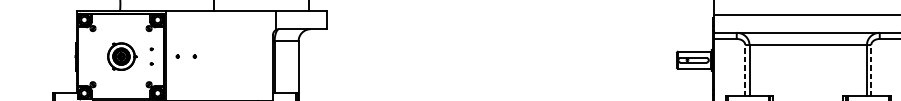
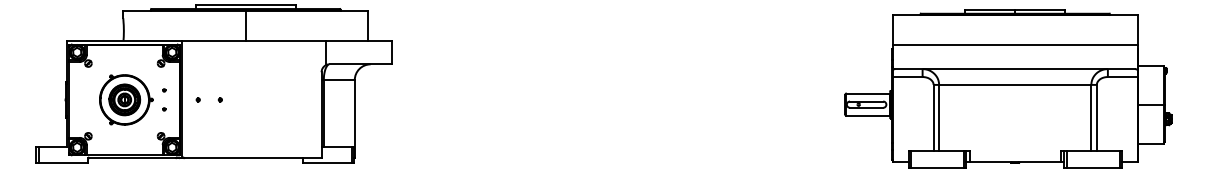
part: (122, 56) -> (126, 99), size x1.43
line: (745, 70) -> (933, 117), dashed -> solid
line: (870, 70) -> (1096, 117), dashed -> solid

